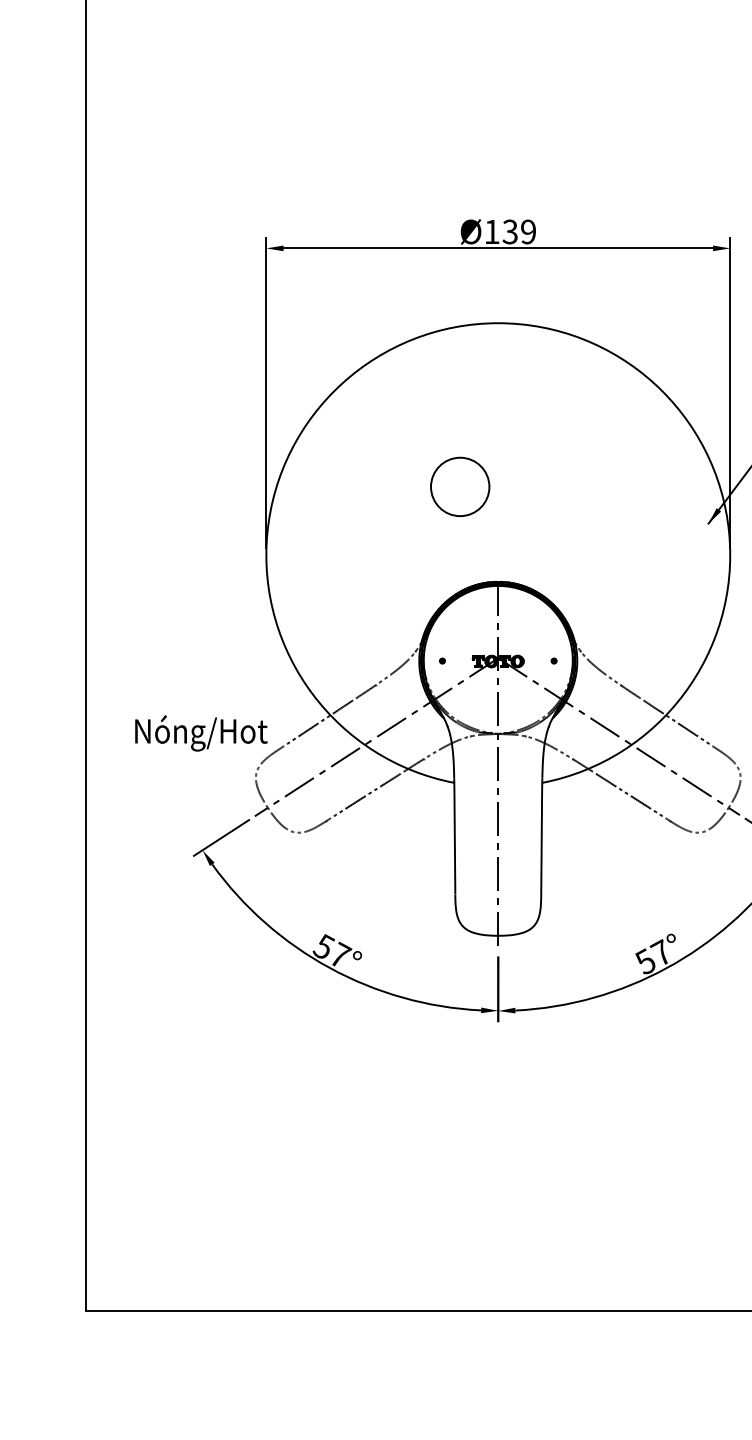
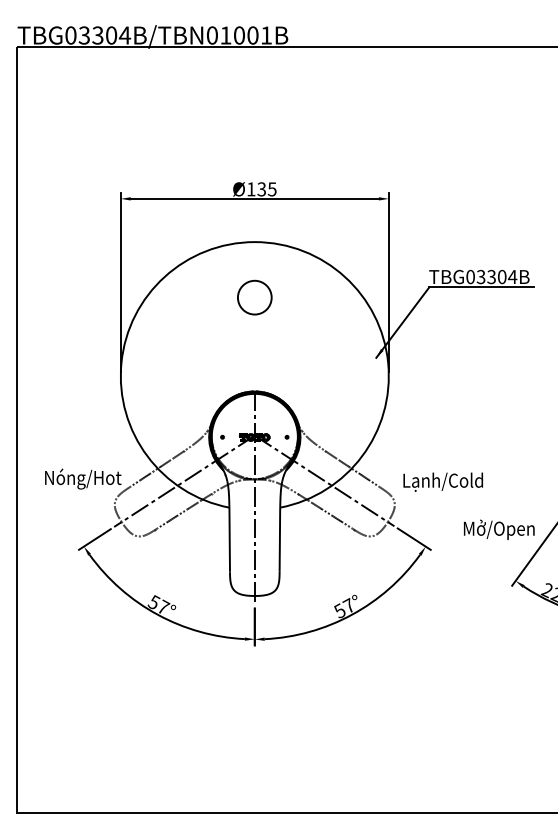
text: (527, 232) -> (271, 189), Ø139 -> Ø135
circle: (459, 486) -> (254, 297), moved

